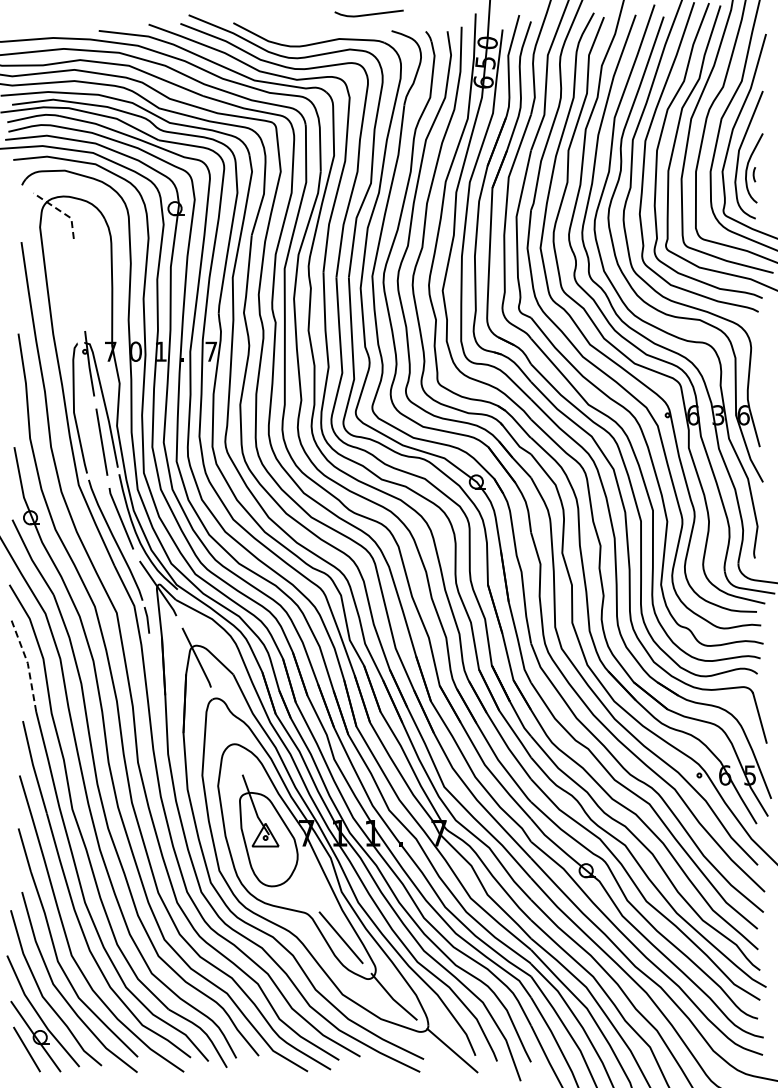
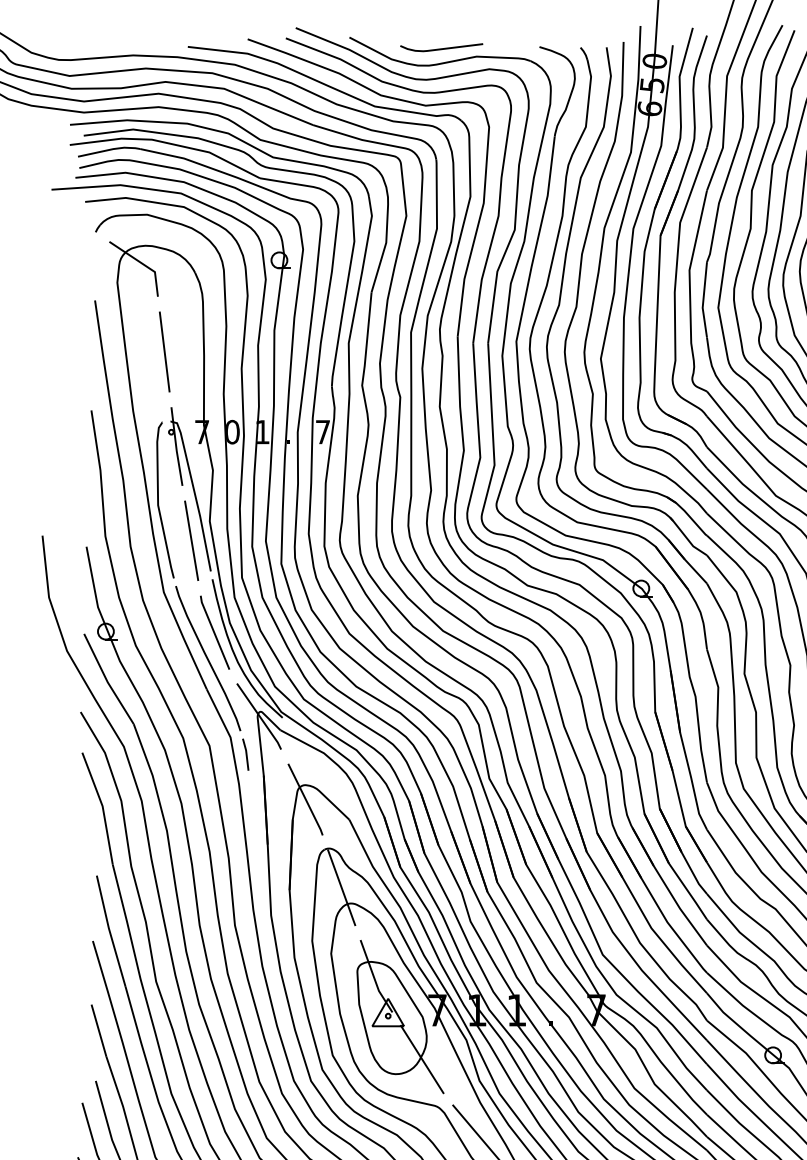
curve: (369, 13) -> (442, 47), moved
line: (61, 211) -> (143, 263), dashed -> solid
line: (79, 284) -> (164, 351), added
line: (27, 663) -> (102, 806), dashed -> solid
line: (226, 731) -> (341, 888), added
line: (293, 874) -> (421, 1059), added

